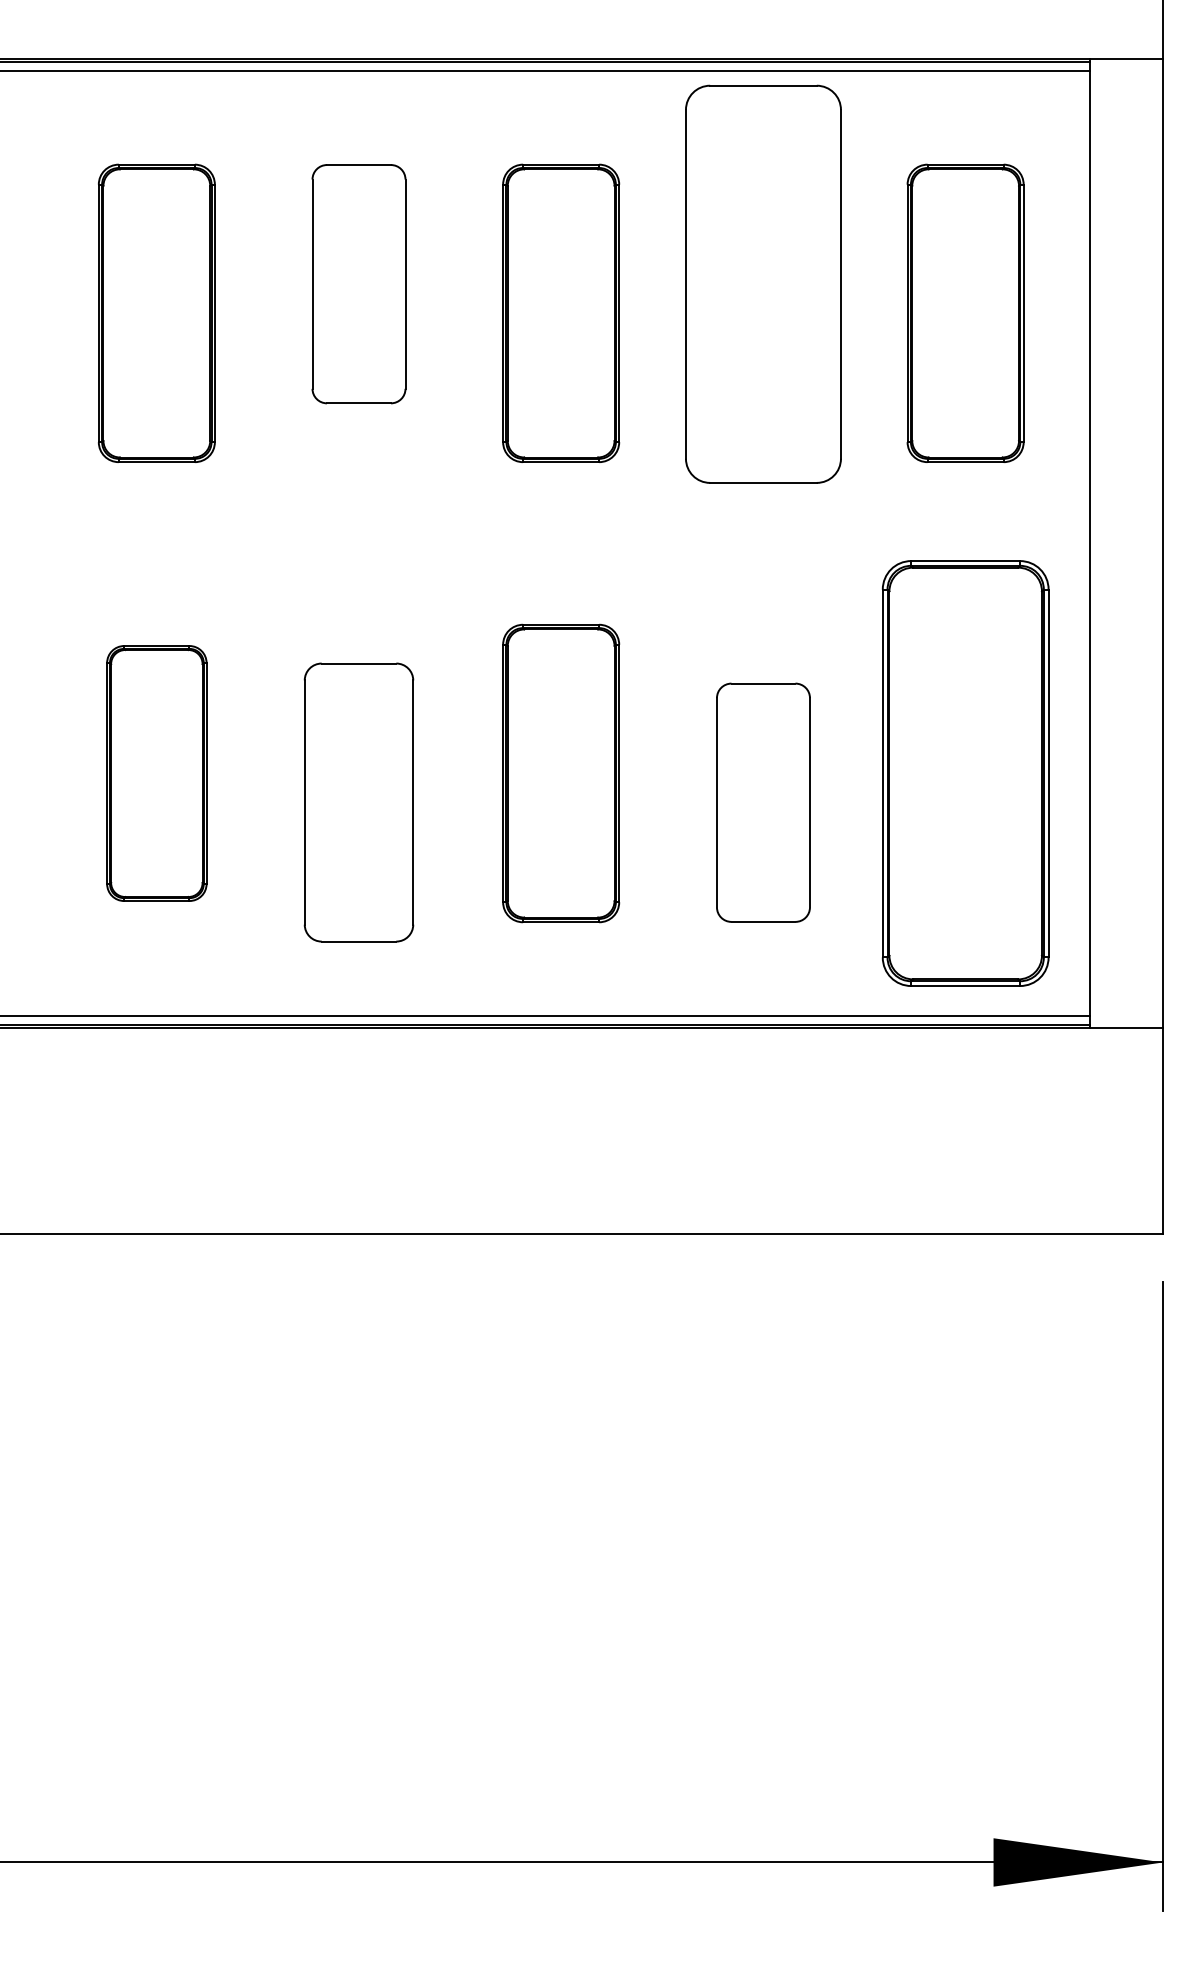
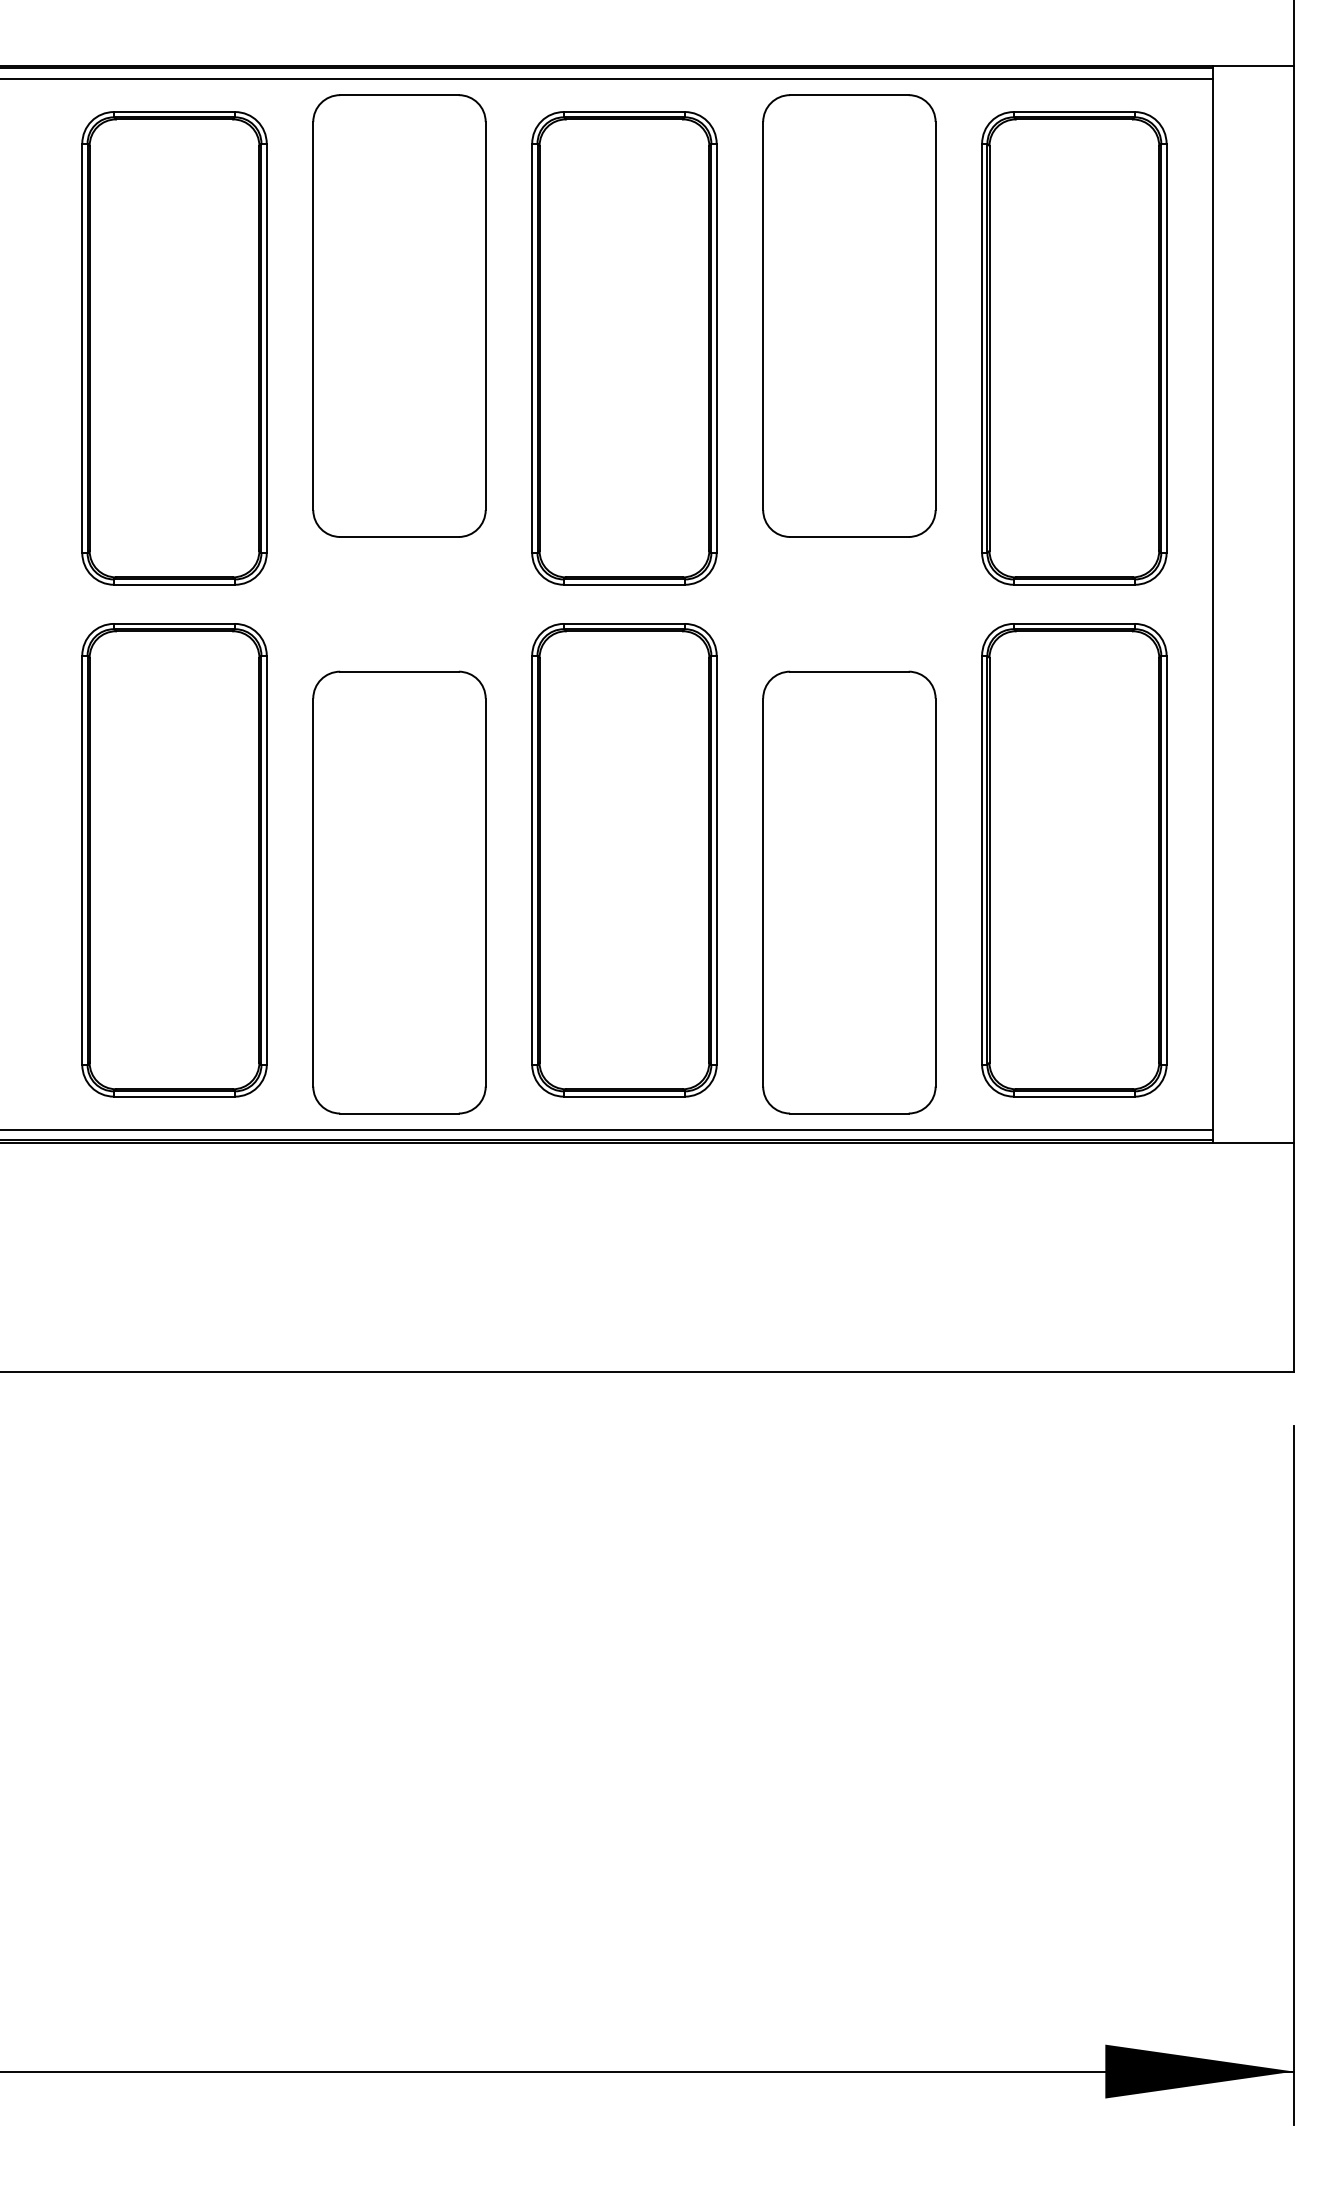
part: (358, 283) -> (398, 315), size x1.67
part: (156, 313) -> (174, 348), size x1.43
part: (560, 313) -> (623, 348), size x1.43
part: (965, 313) -> (1074, 348), size x1.43
part: (156, 773) -> (174, 860), size x1.67
part: (560, 773) -> (623, 860), size x1.43
part: (358, 802) -> (398, 892), size x1.43
part: (763, 802) -> (849, 892), size x1.67

